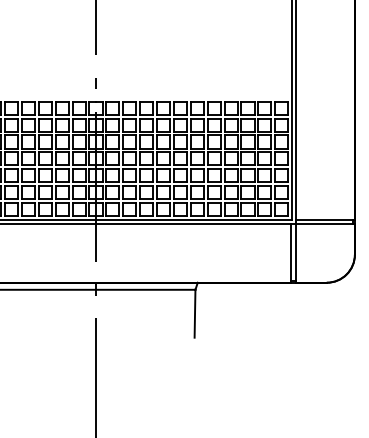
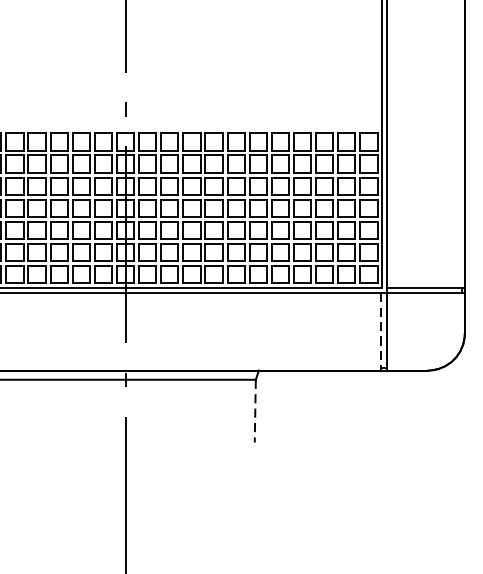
line: (291, 253) -> (381, 332), solid -> dashed
line: (195, 313) -> (255, 410), solid -> dashed

